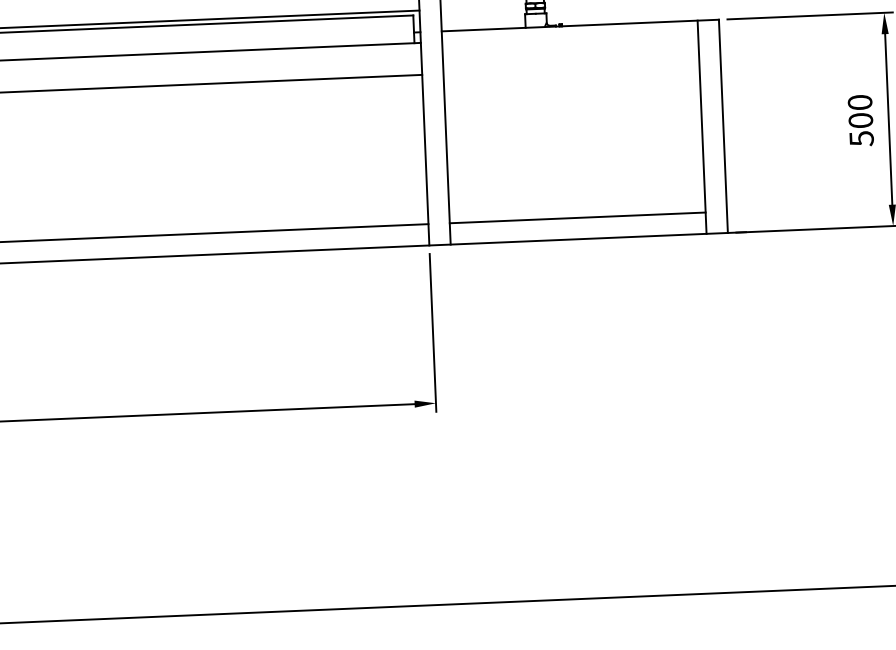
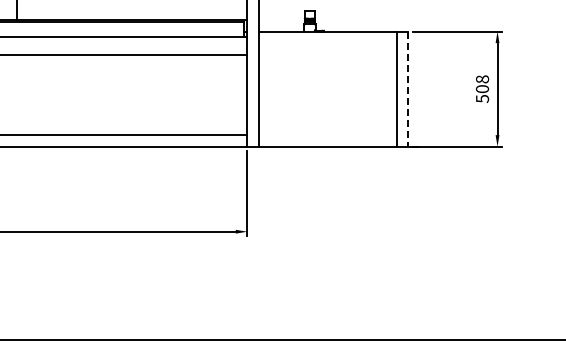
text: (860, 102) -> (482, 79), 500 -> 508
line: (723, 127) -> (408, 89), solid -> dashed
line: (577, 218) -> (327, 135), removed

